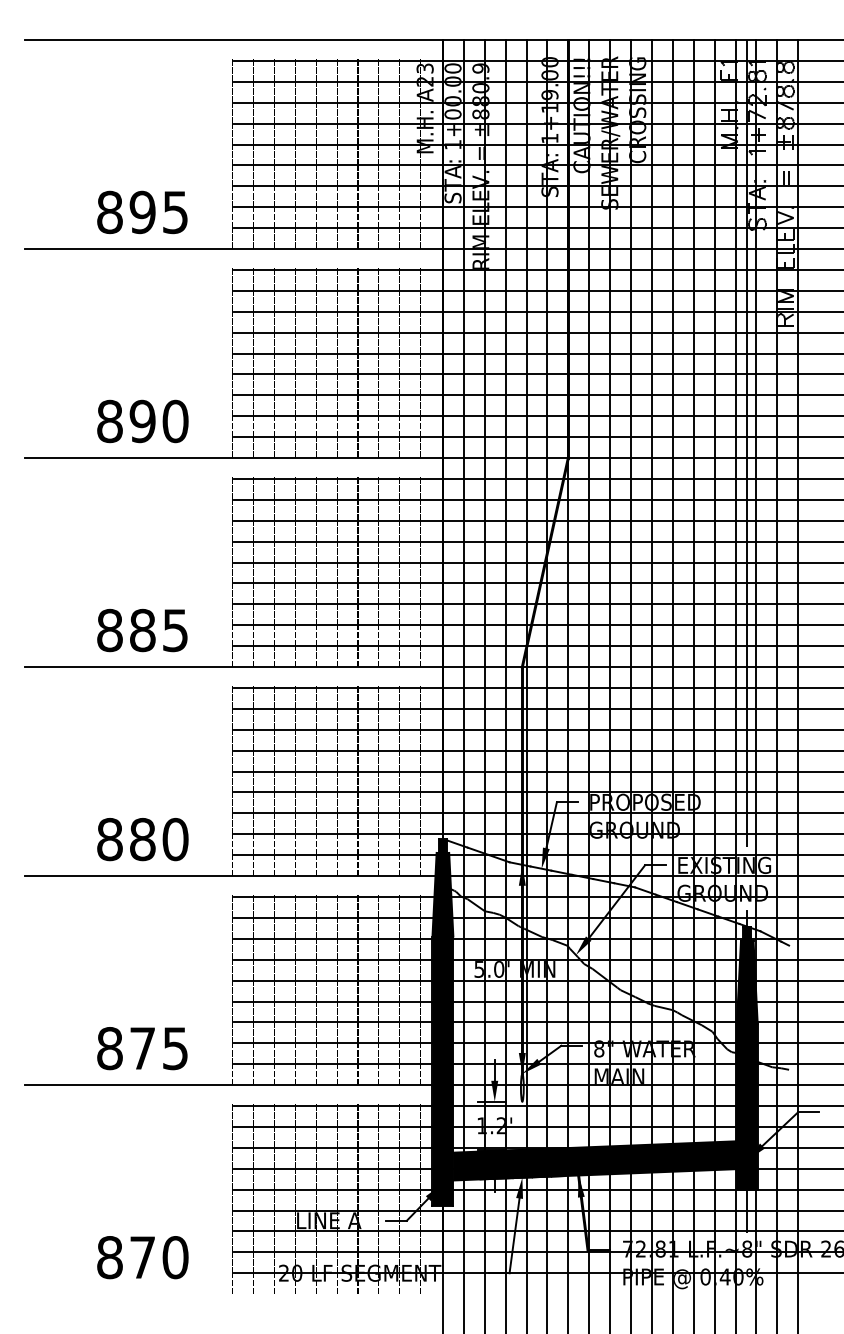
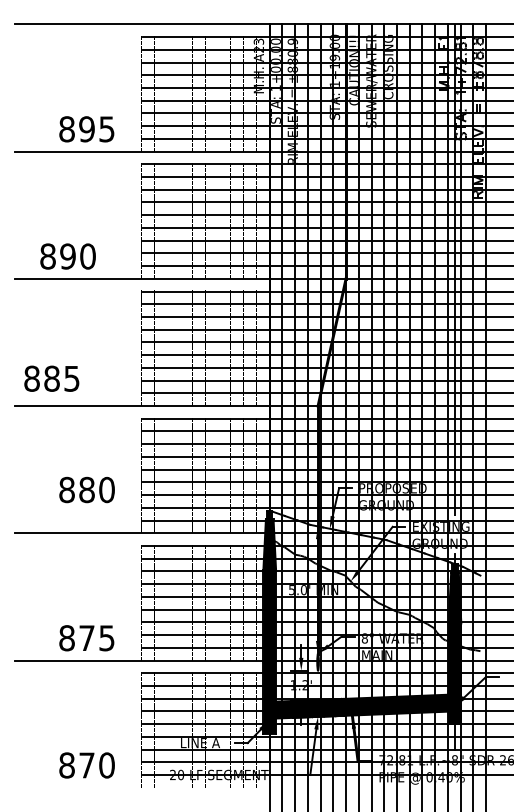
text: (141, 421) -> (67, 256), moved
text: (141, 630) -> (51, 378), moved
text: (141, 838) -> (86, 489), moved

